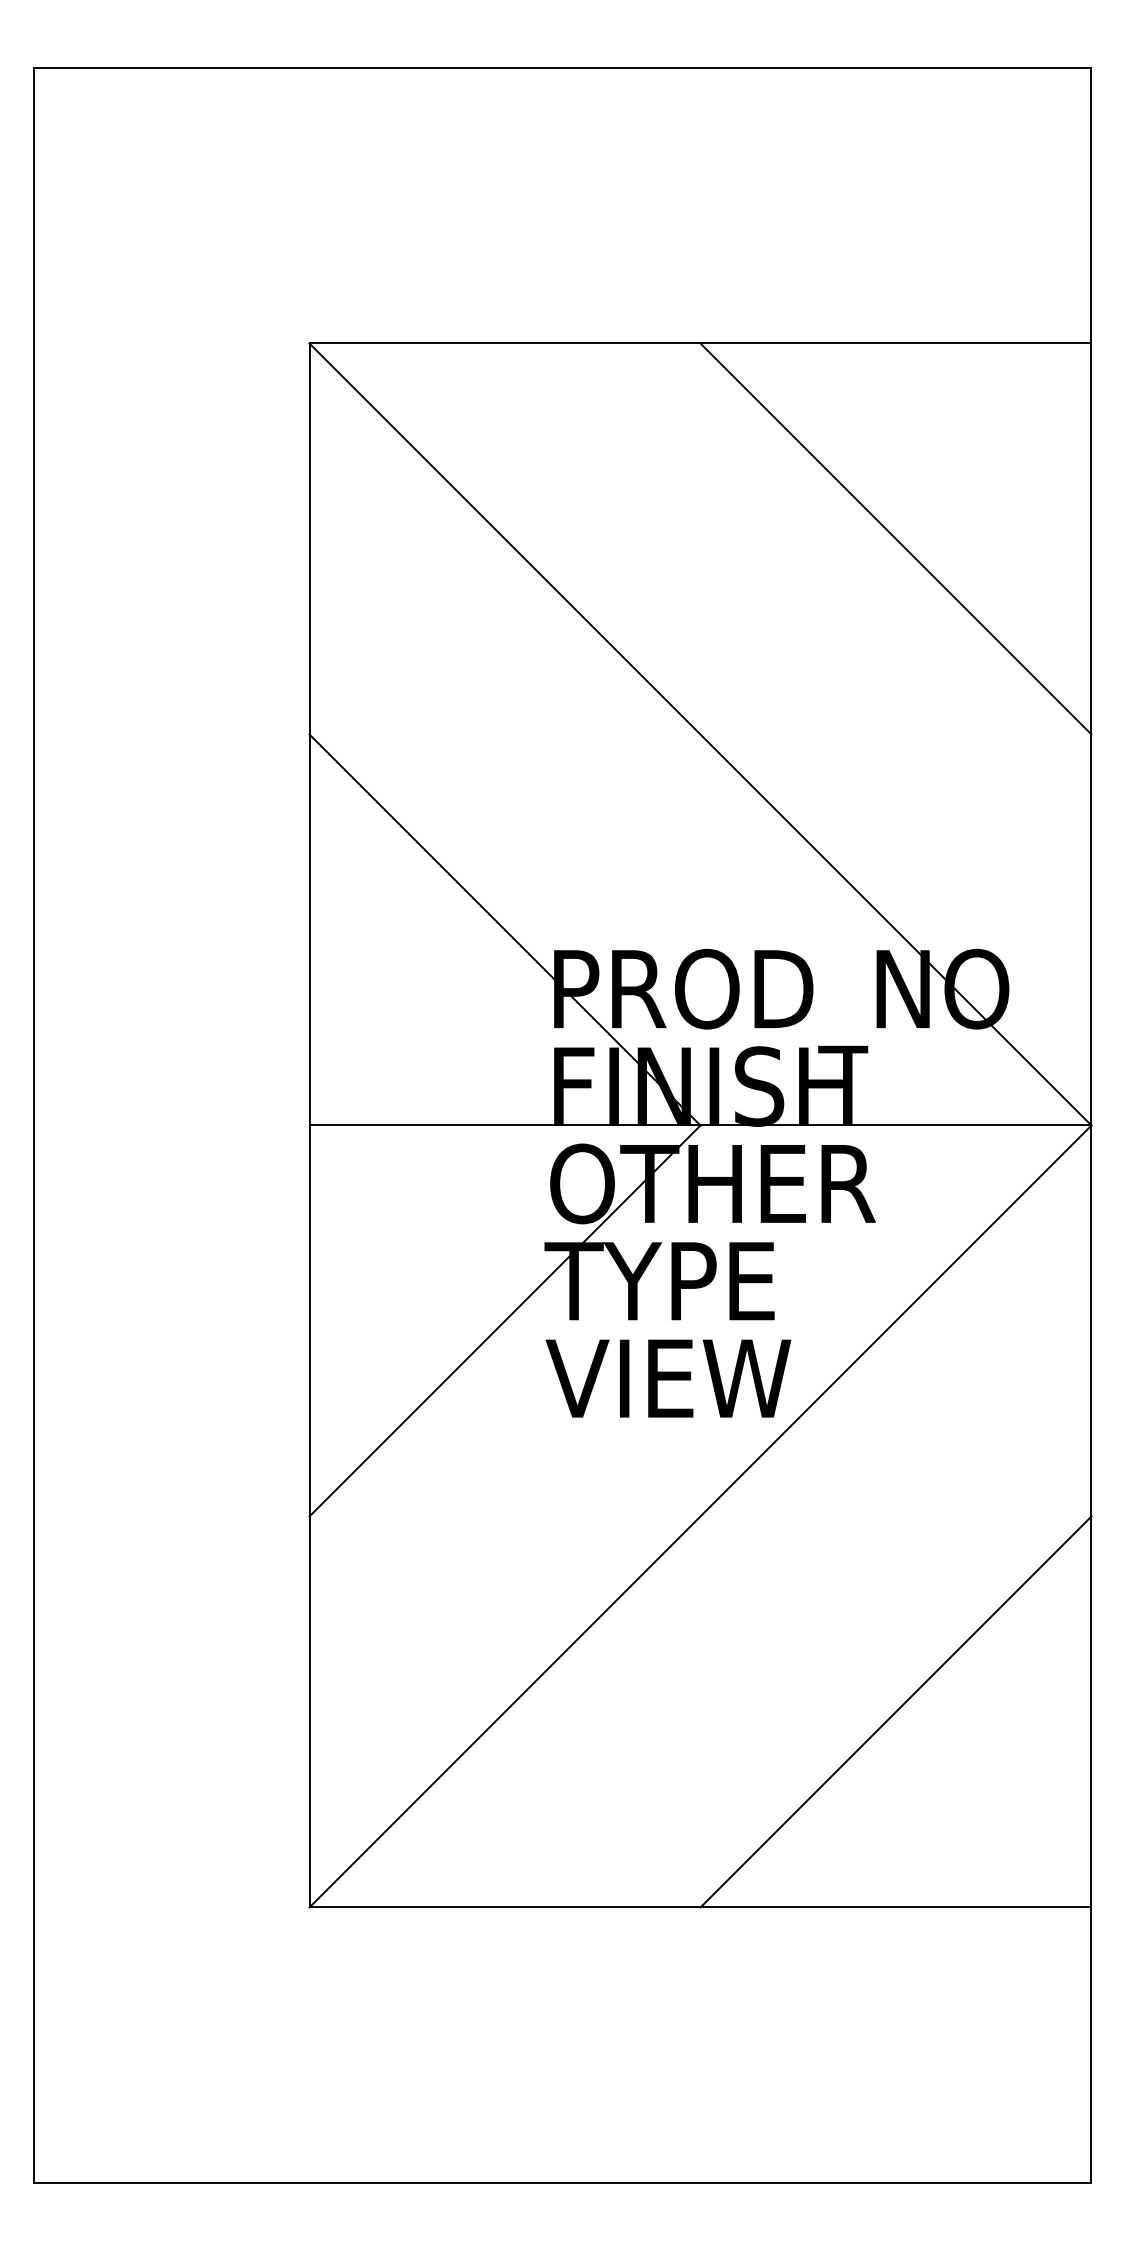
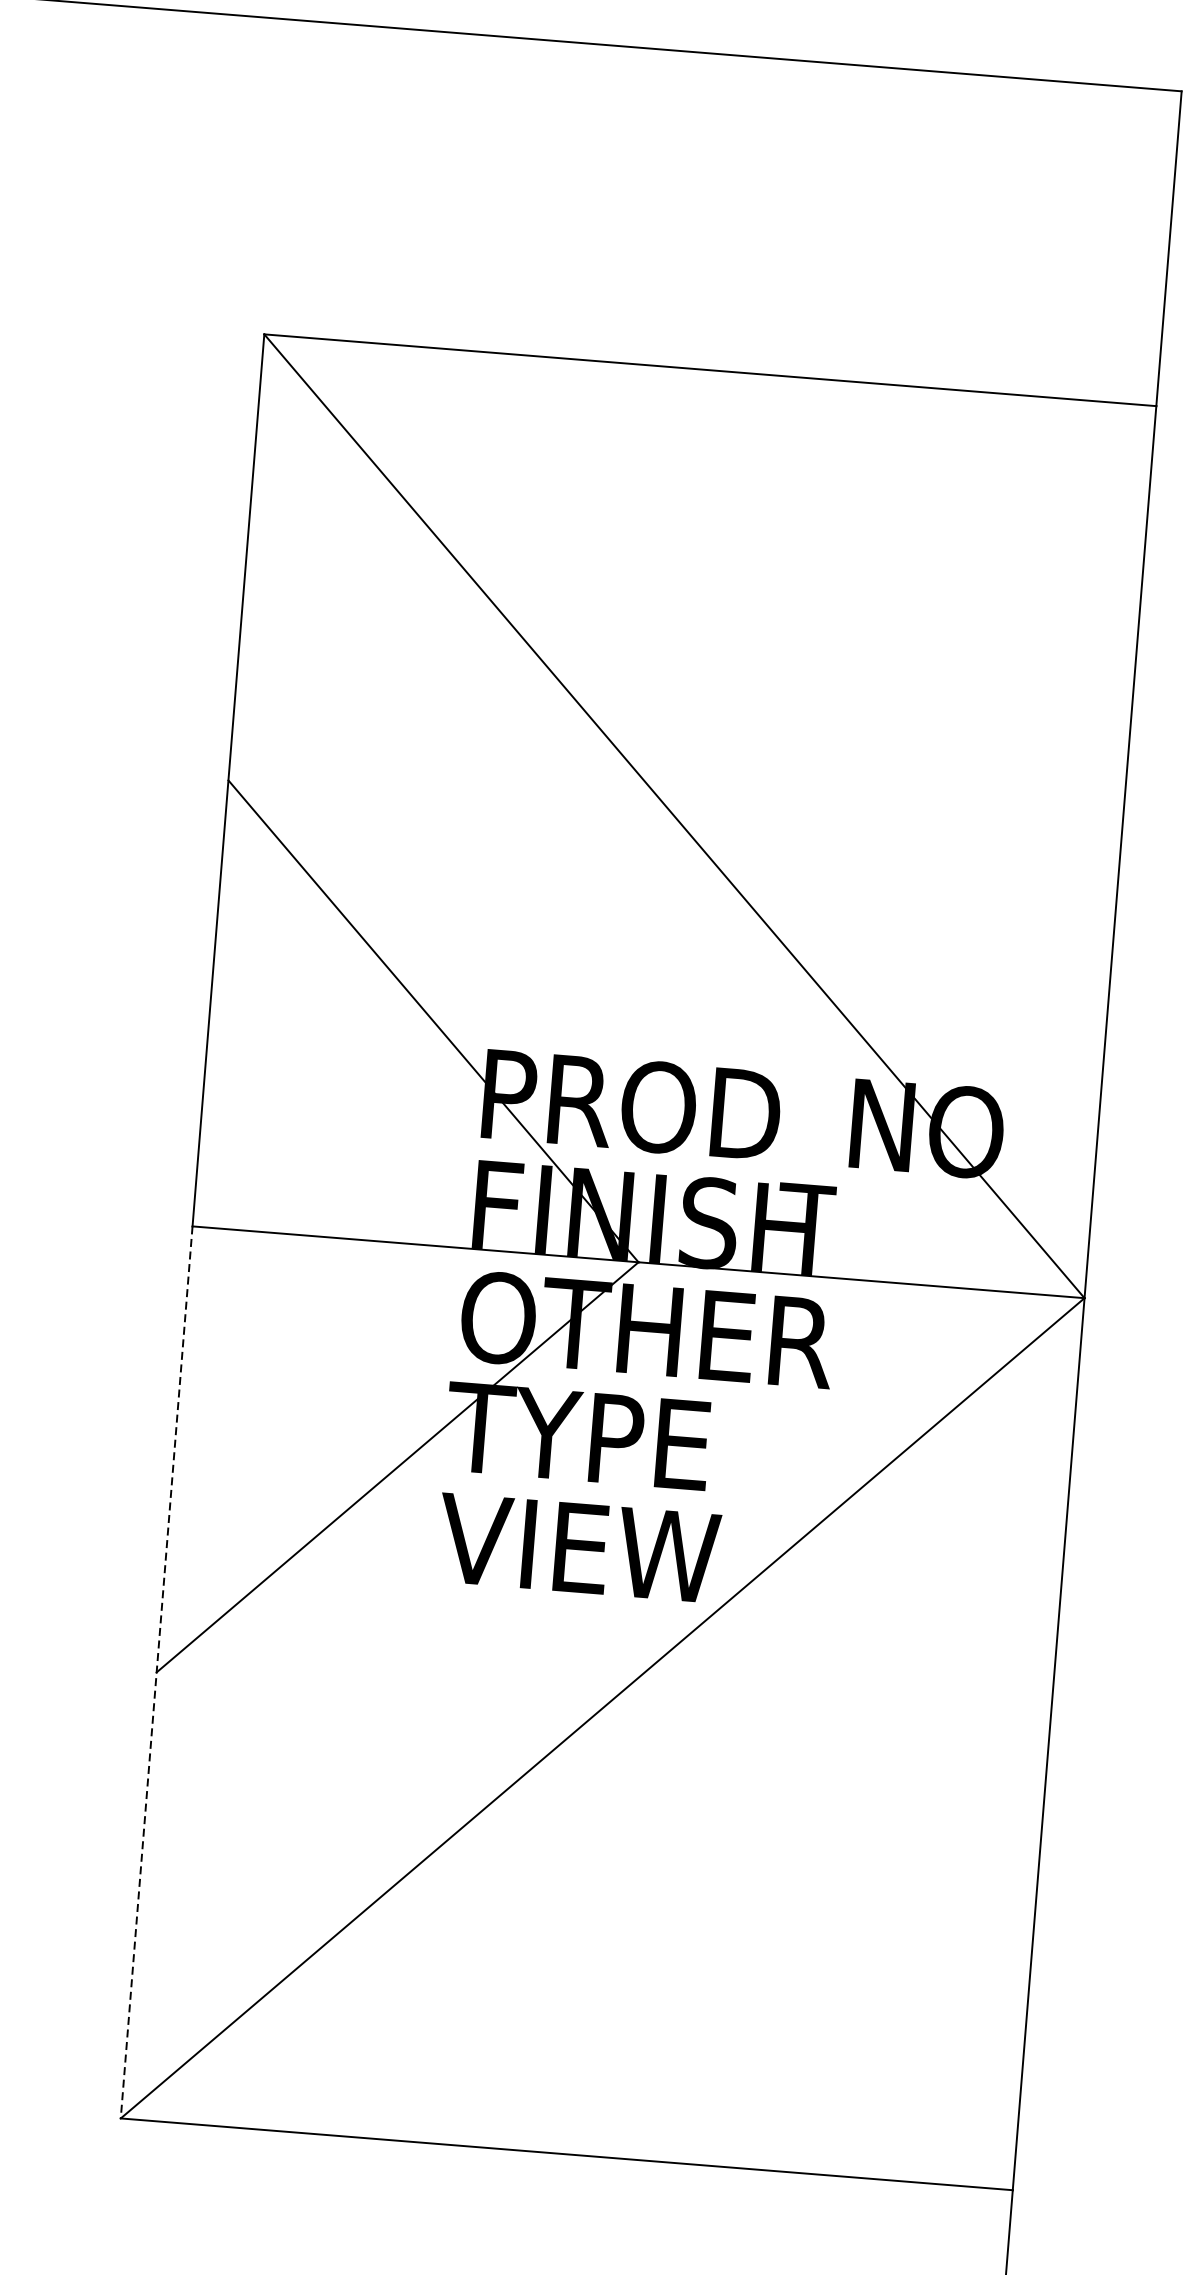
line: (895, 538) -> (914, 610), removed
line: (309, 1516) -> (156, 1672), solid -> dashed
line: (895, 1711) -> (807, 1948), removed

